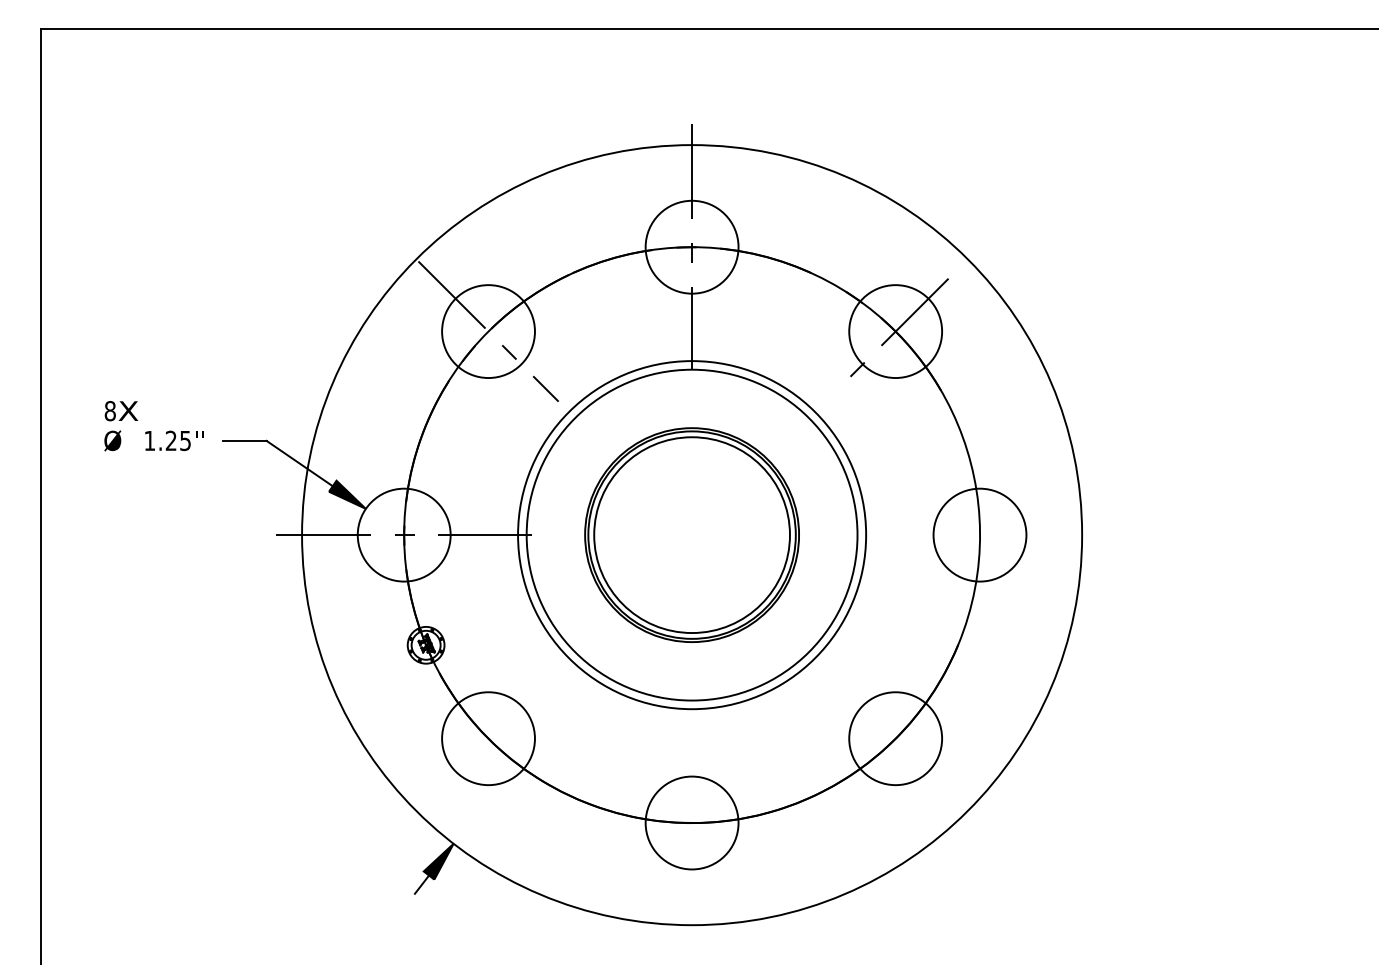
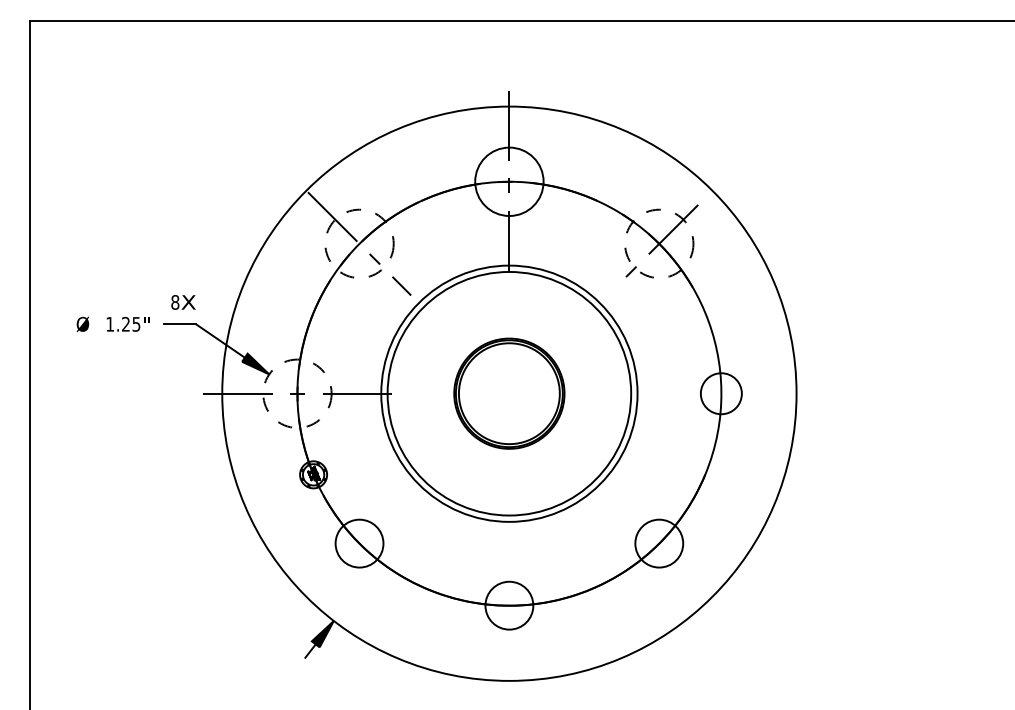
circle: (488, 331) -> (359, 243), solid -> dashed
circle: (895, 331) -> (659, 243), solid -> dashed
text: (121, 411) -> (183, 302), moved
circle: (403, 534) -> (296, 393), solid -> dashed
part: (691, 534) -> (508, 393), size x0.7
circle: (979, 534) -> (720, 393), size x0.6
circle: (488, 738) -> (359, 543), size x0.7
circle: (895, 738) -> (659, 543), size x0.7
circle: (691, 822) -> (508, 605), size x0.7

